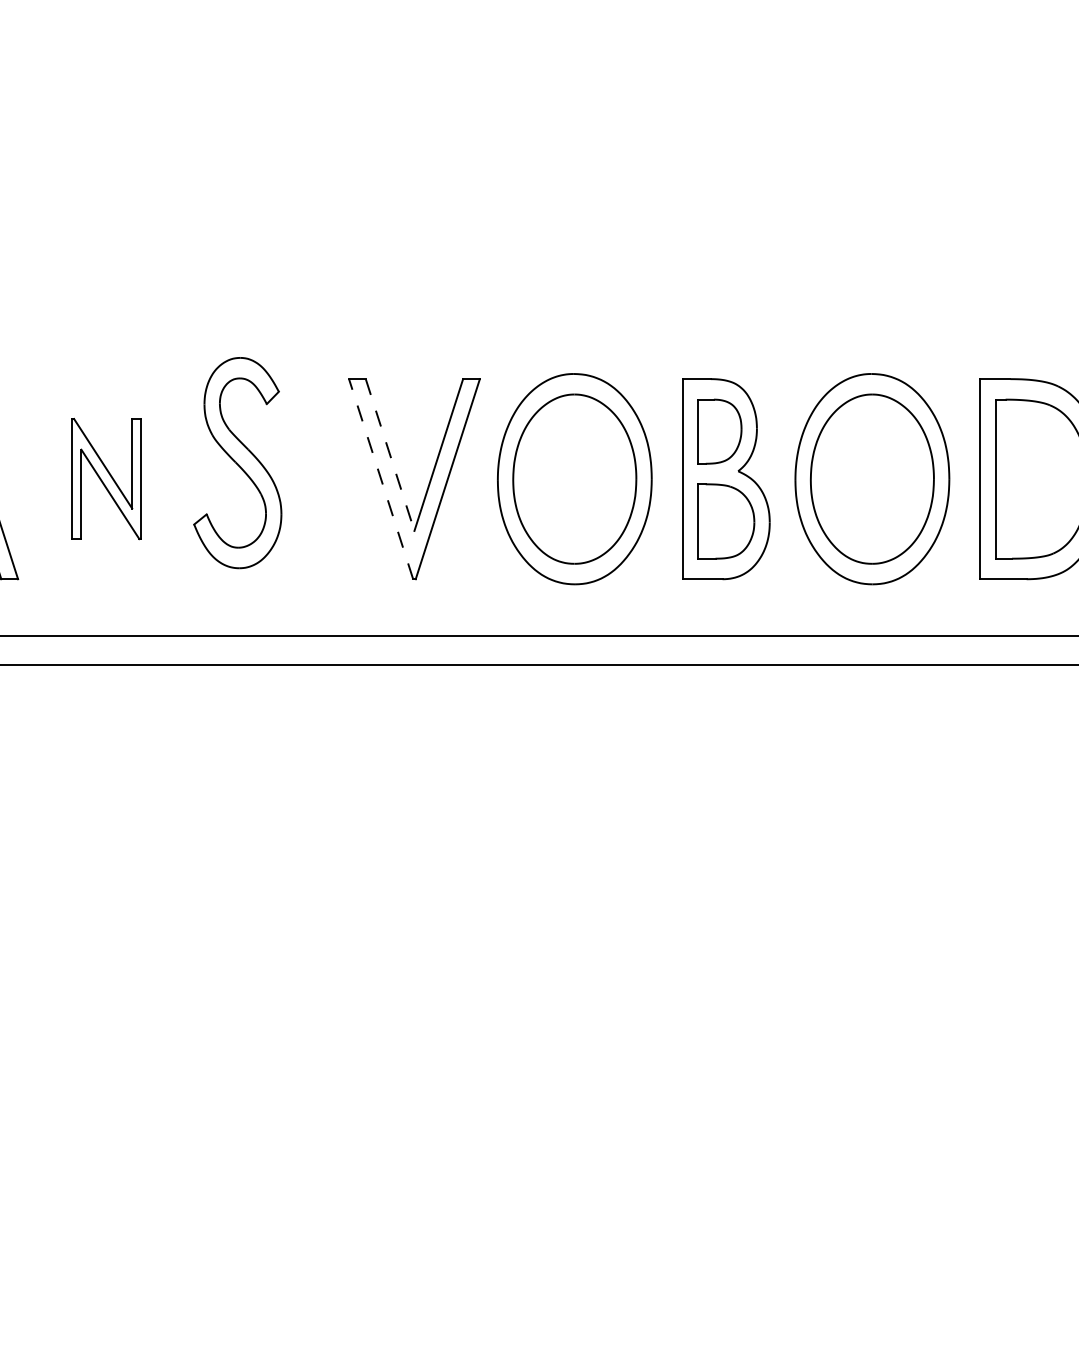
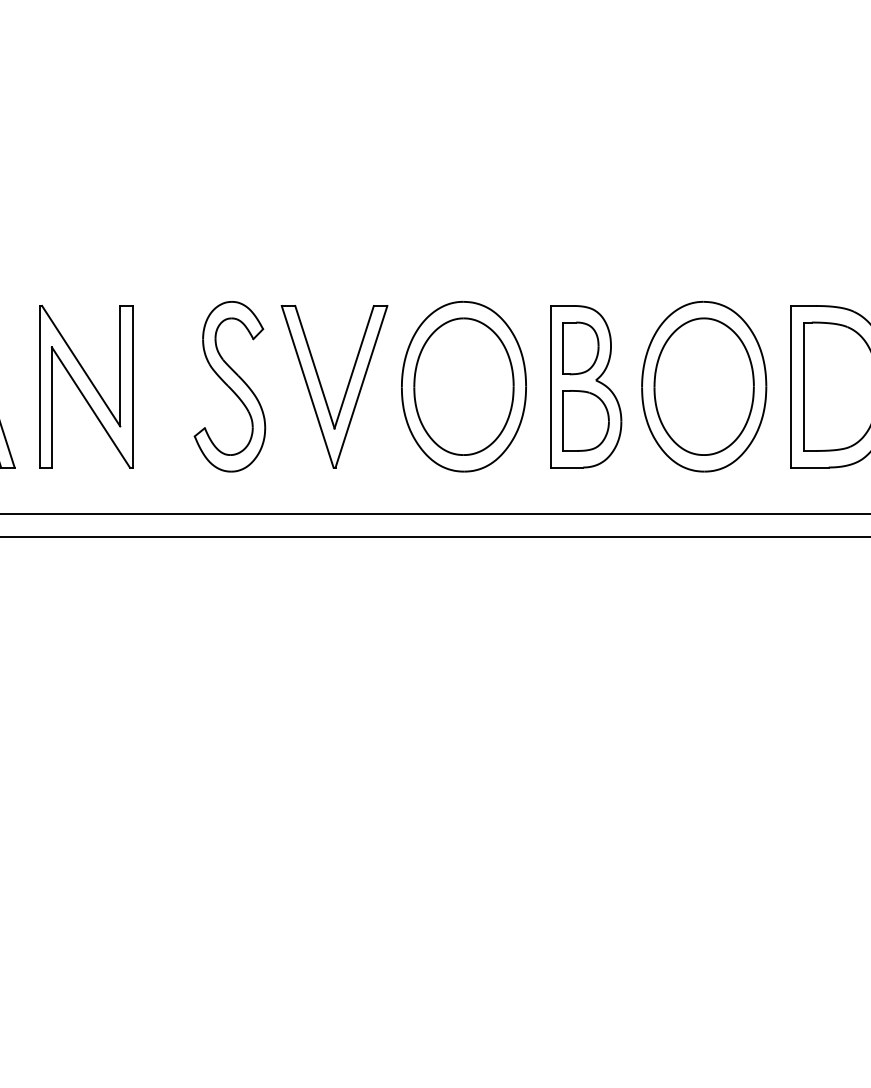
line: (390, 455) -> (315, 367), dashed -> solid
part: (237, 462) -> (229, 386), moved
part: (107, 478) -> (86, 386), size x1.67
line: (380, 478) -> (307, 386), dashed -> solid

